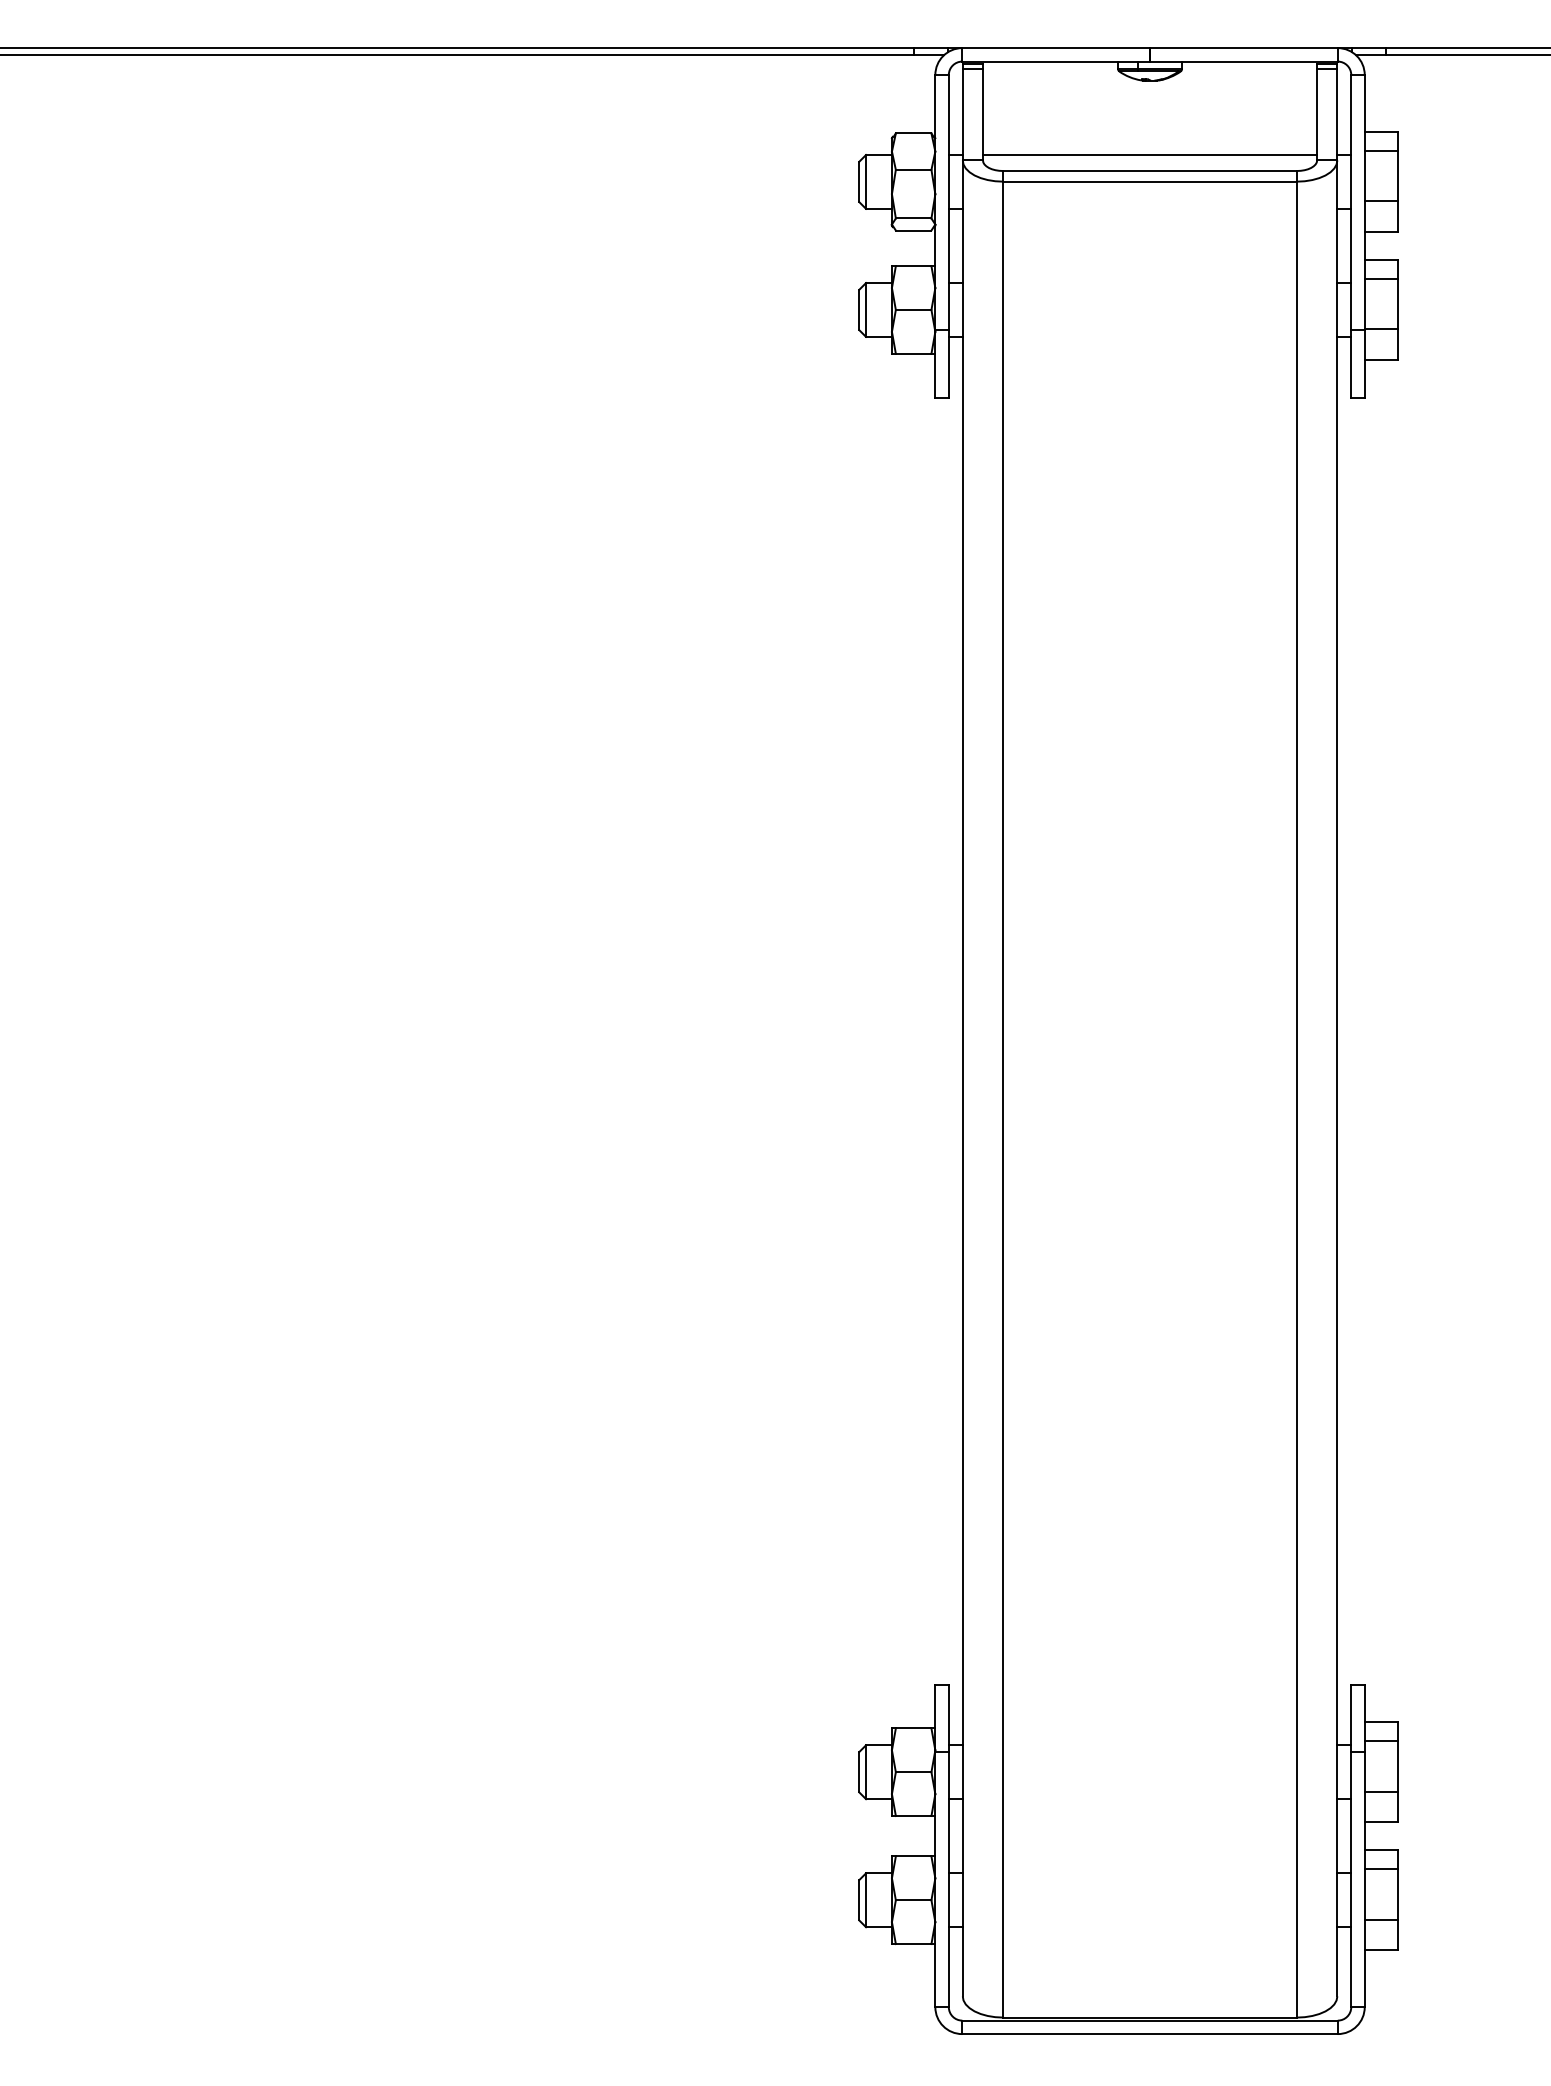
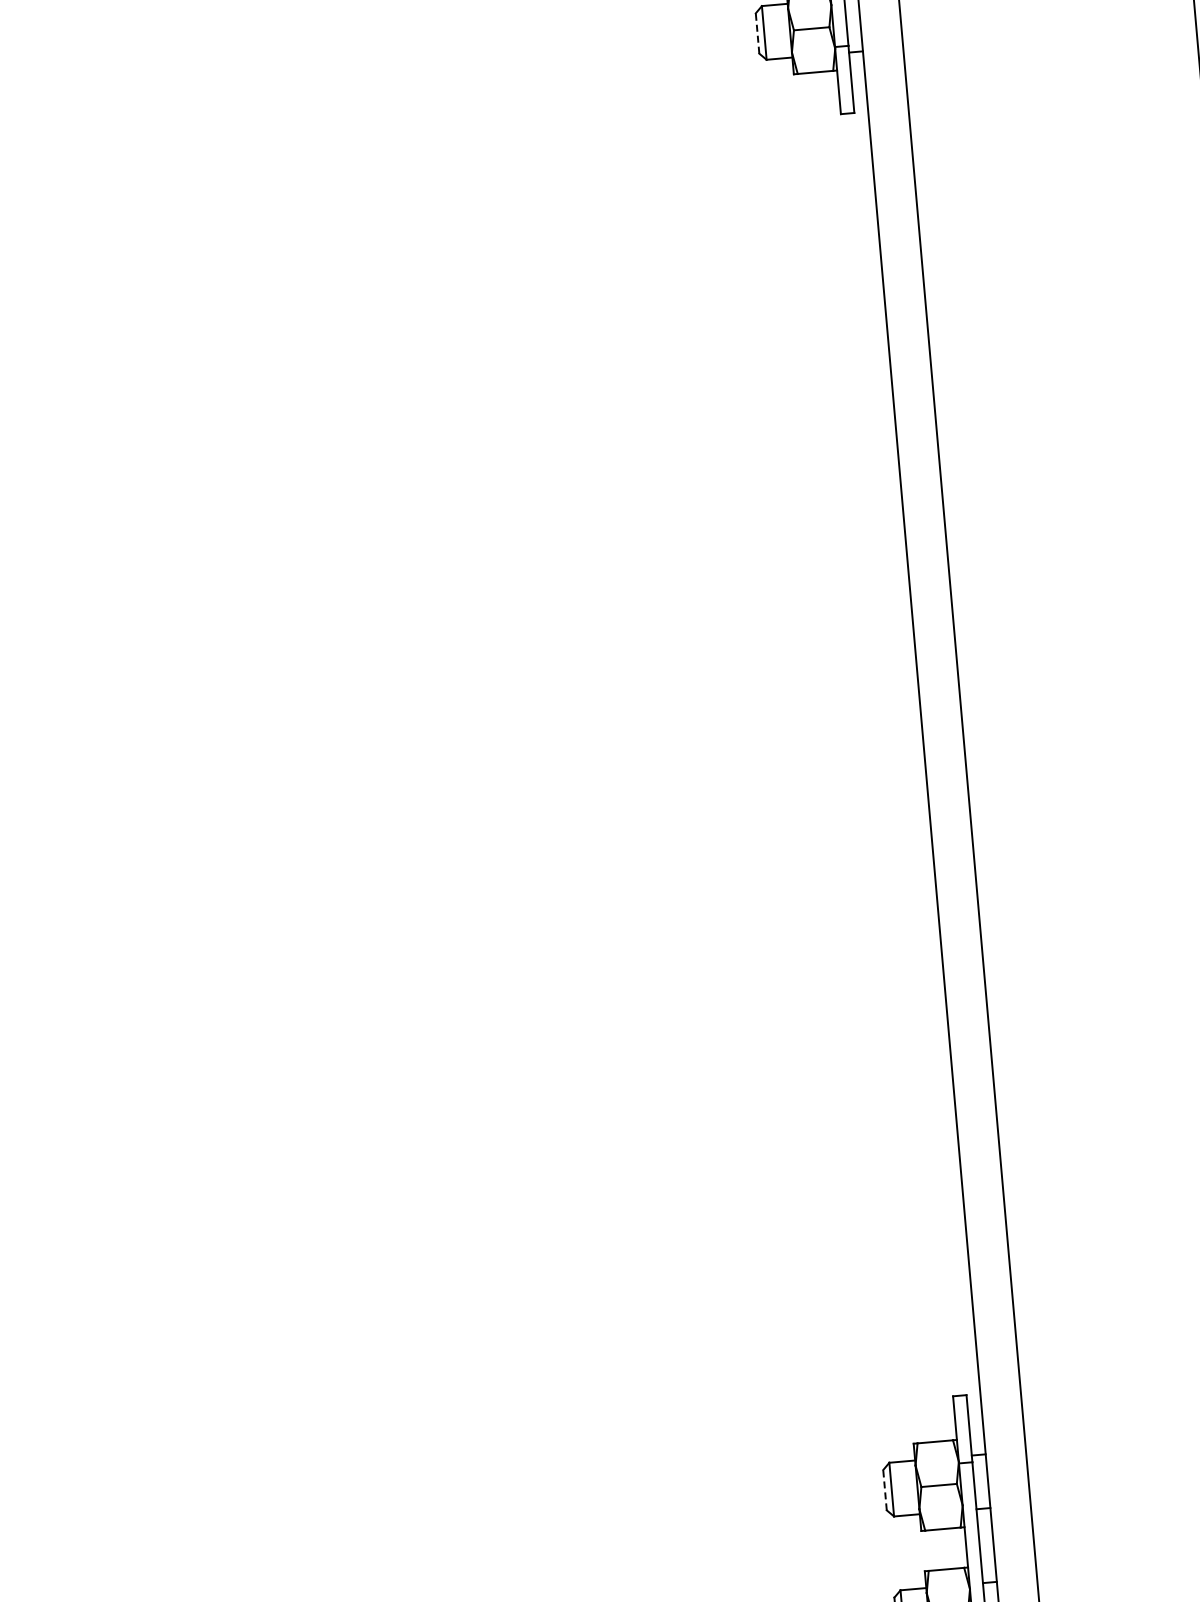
line: (859, 309) -> (757, 33), solid -> dashed
line: (859, 1771) -> (885, 1489), solid -> dashed

